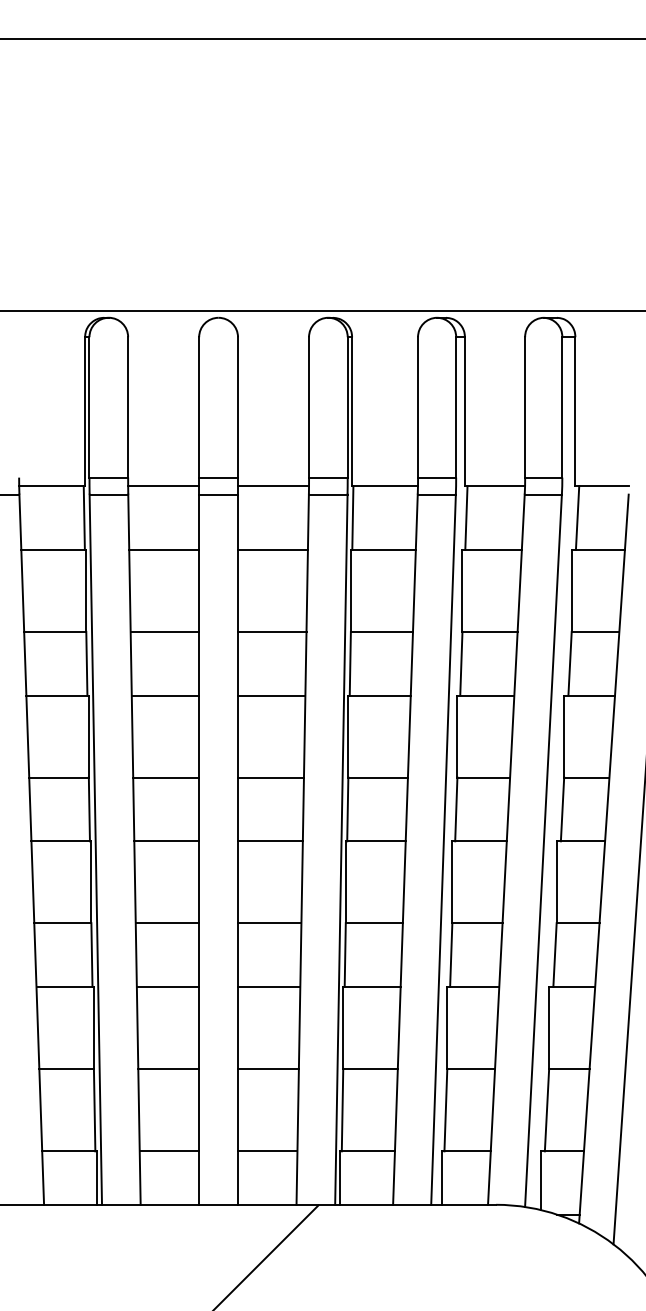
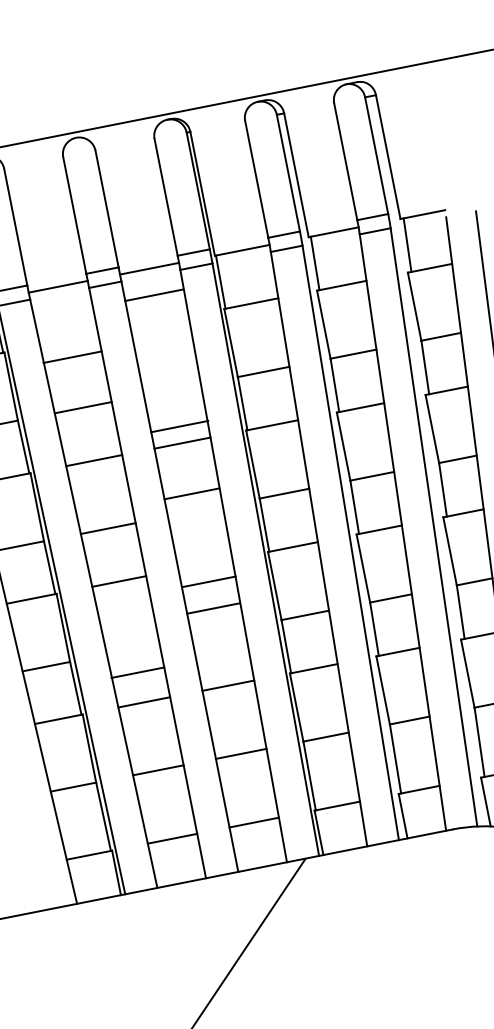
line: (164, 549) -> (72, 356), moved
line: (272, 549) -> (153, 294), moved
line: (272, 631) -> (179, 426), moved
line: (270, 777) -> (191, 493), moved
line: (270, 841) -> (208, 582), moved
line: (167, 923) -> (138, 672), moved
line: (269, 923) -> (213, 608), moved

